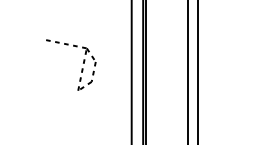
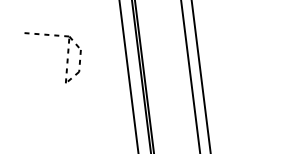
part: (81, 68) -> (66, 58), moved

